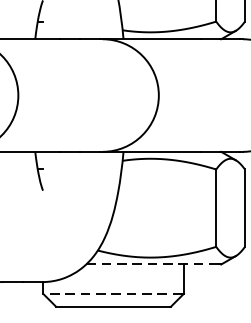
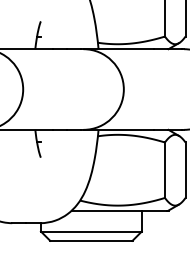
line: (152, 264) -> (119, 210), dashed -> solid
line: (112, 293) -> (90, 231), dashed -> solid

